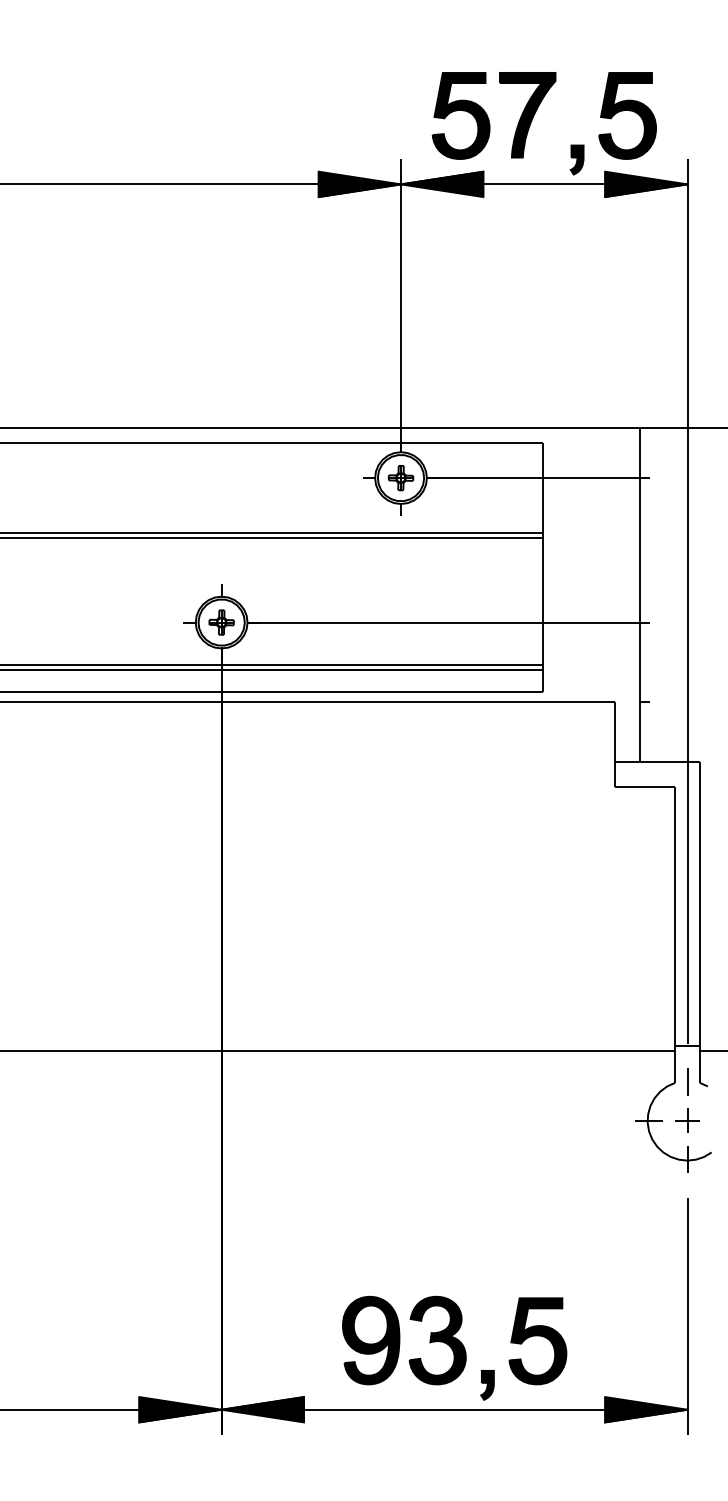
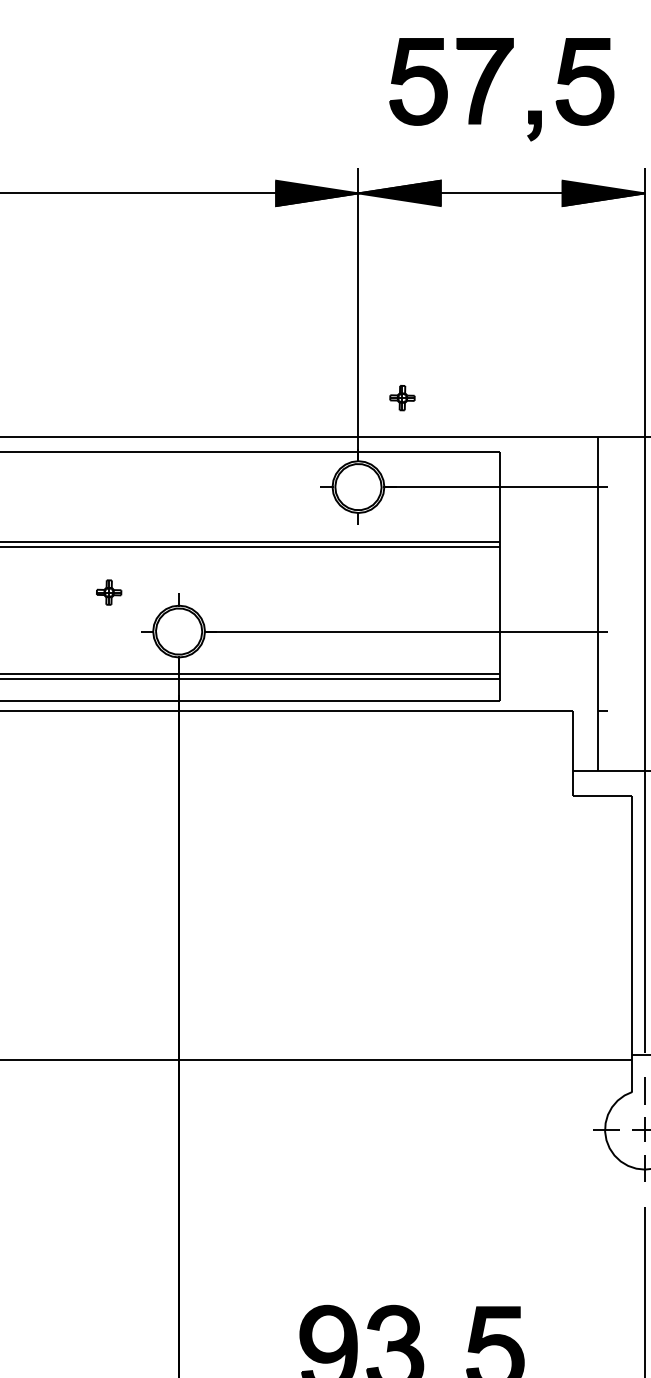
part: (533, 118) -> (490, 84), moved
part: (400, 478) -> (401, 398), moved
part: (221, 622) -> (108, 592), moved

